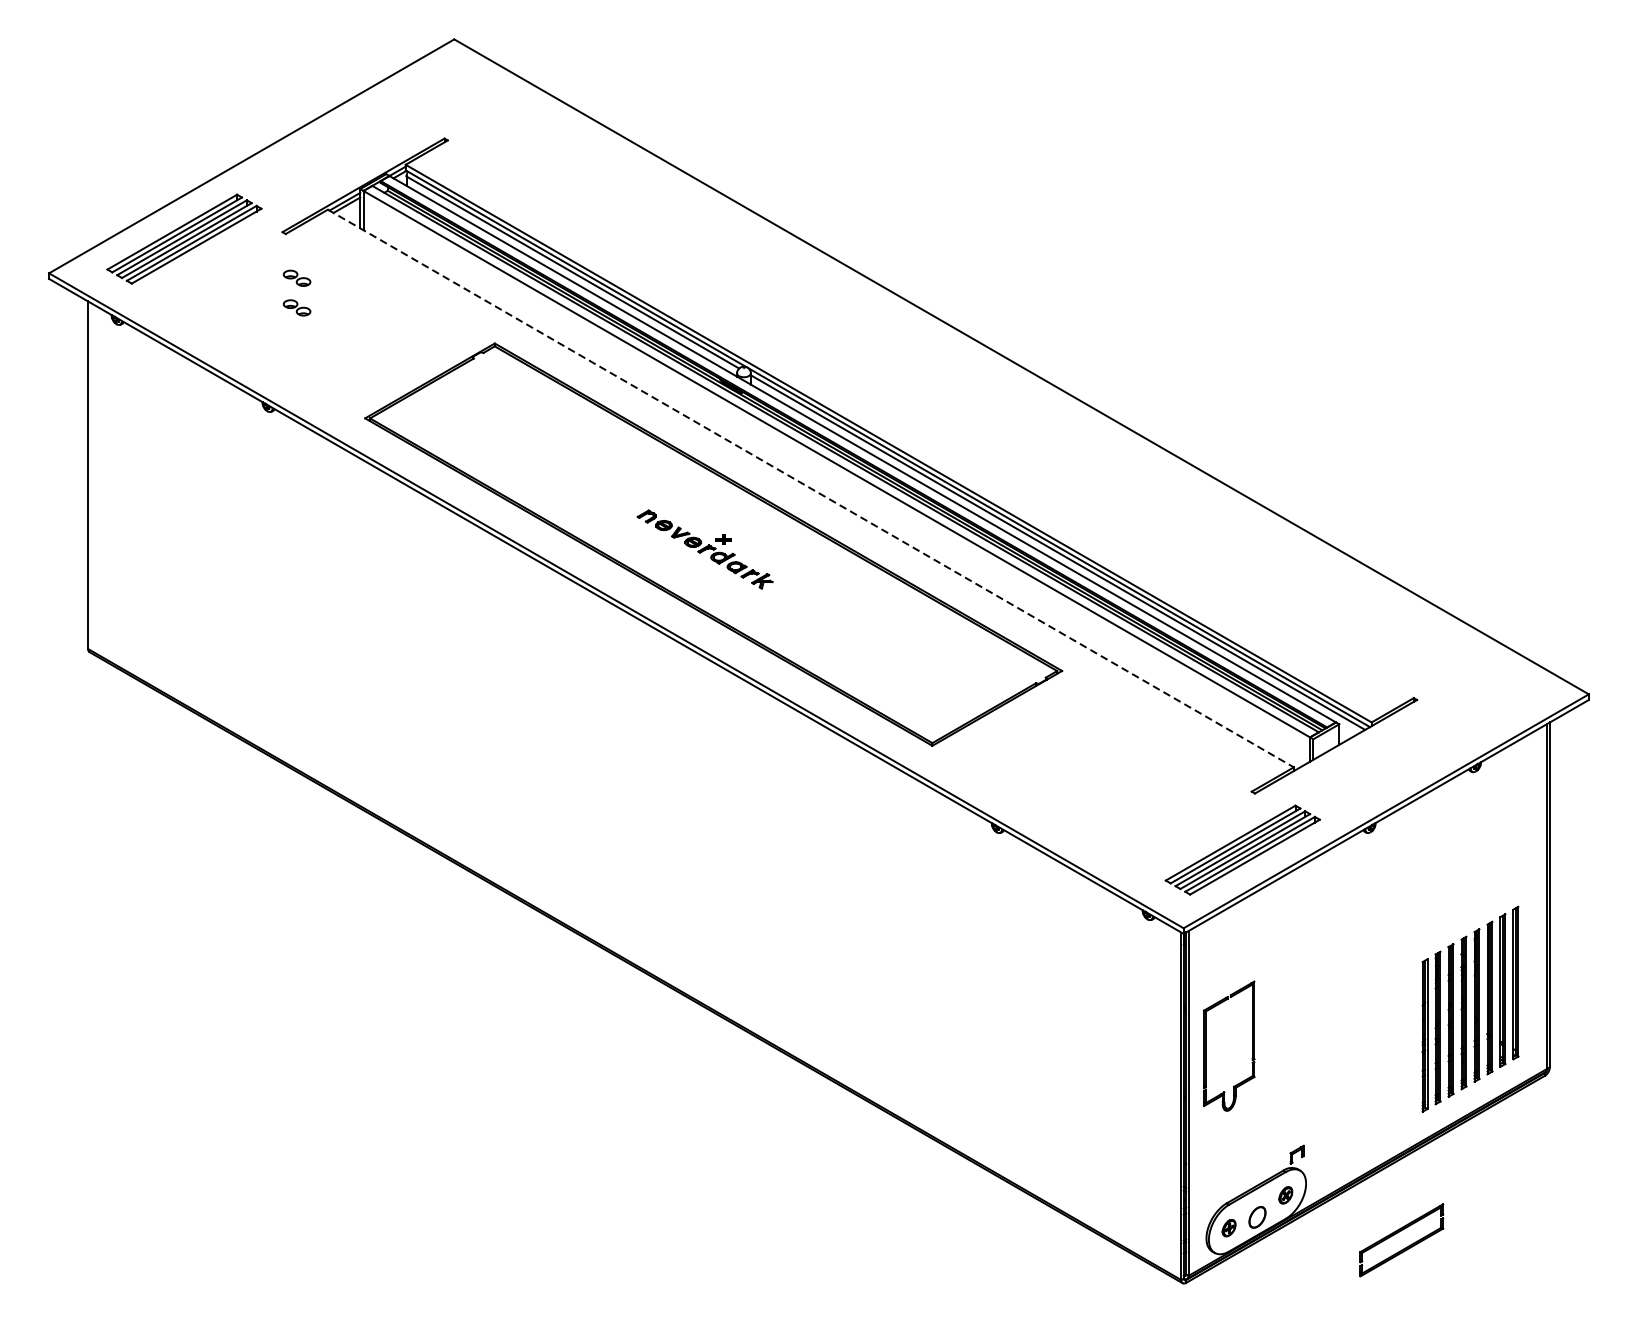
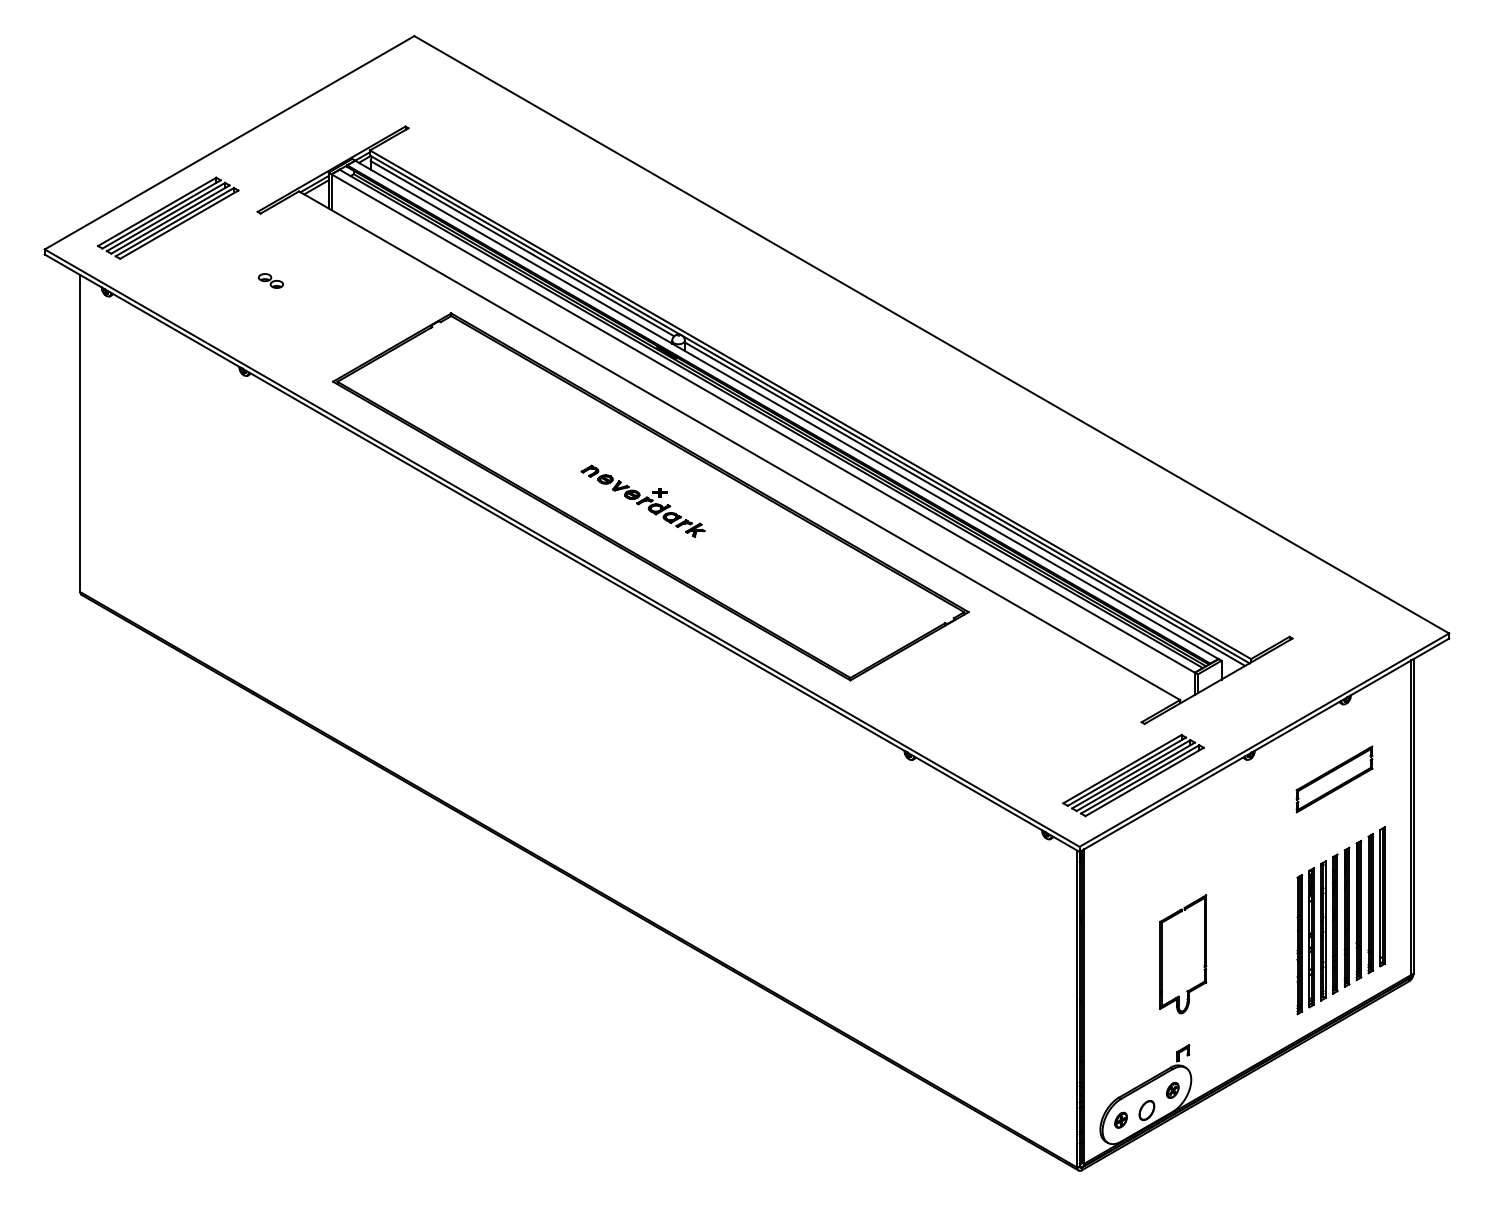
part: (296, 277) -> (270, 253), removed
line: (810, 488) -> (739, 445), dashed -> solid
part: (1229, 1046) -> (1183, 954), moved
part: (1401, 1240) -> (1334, 779), moved

